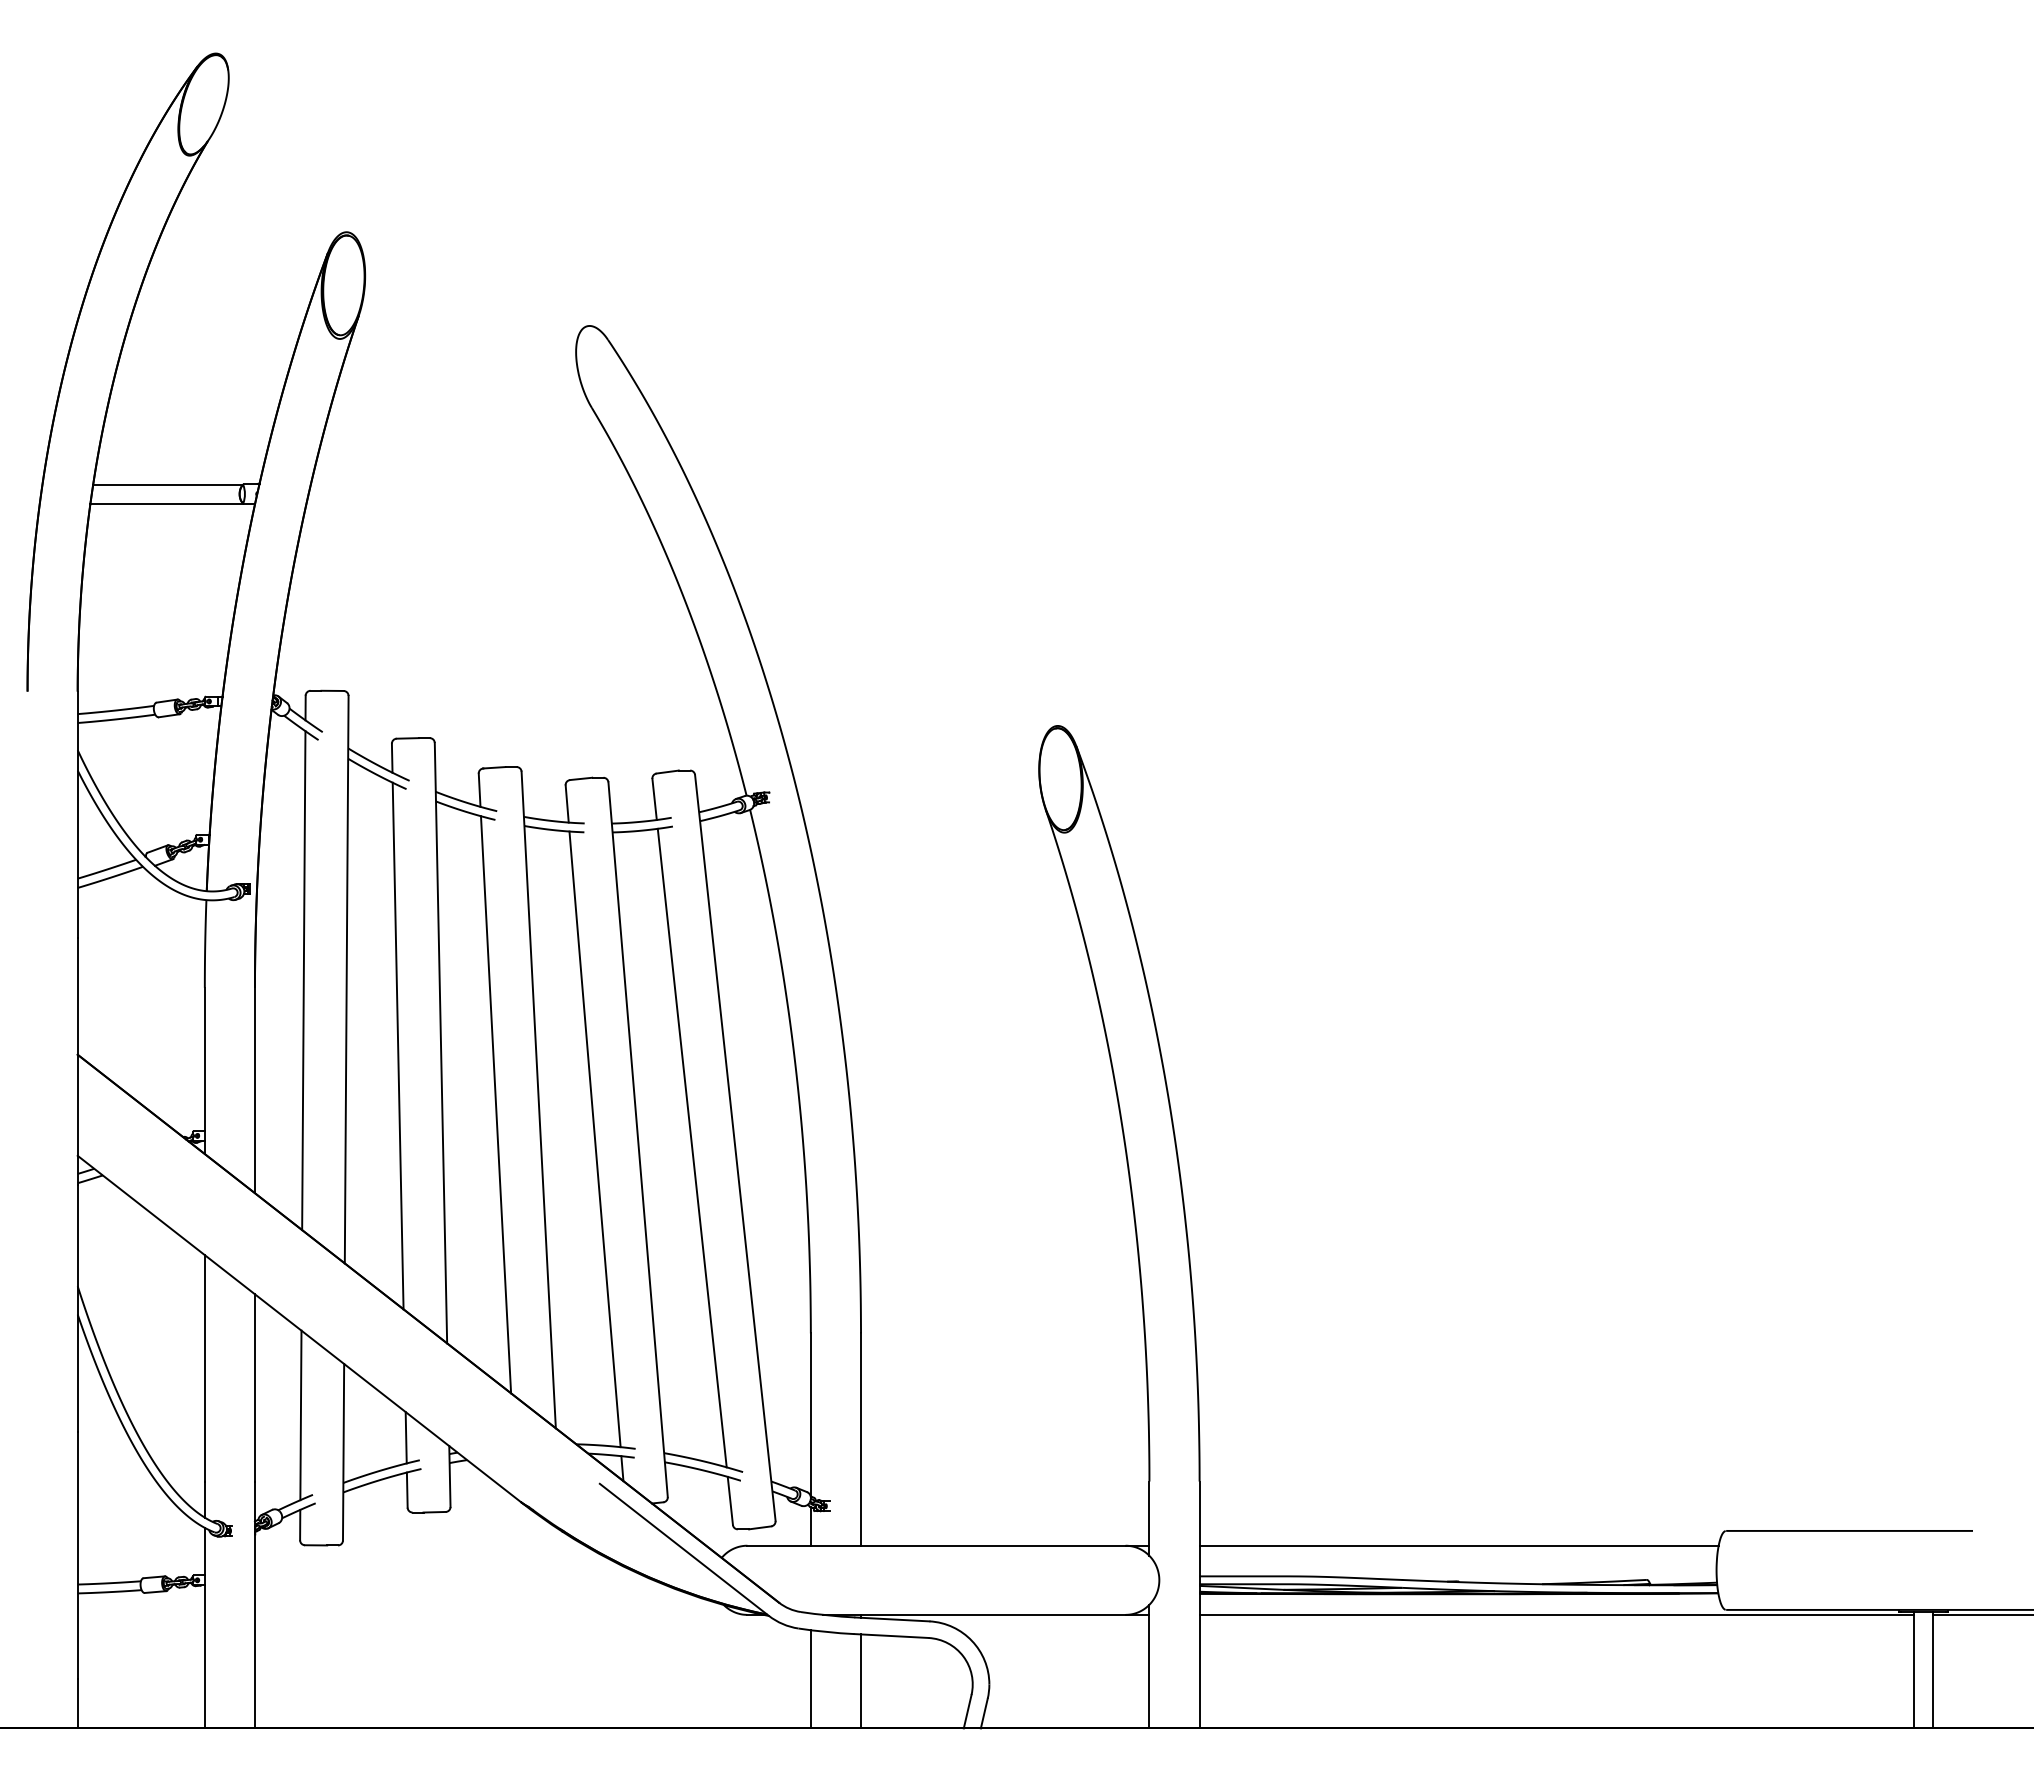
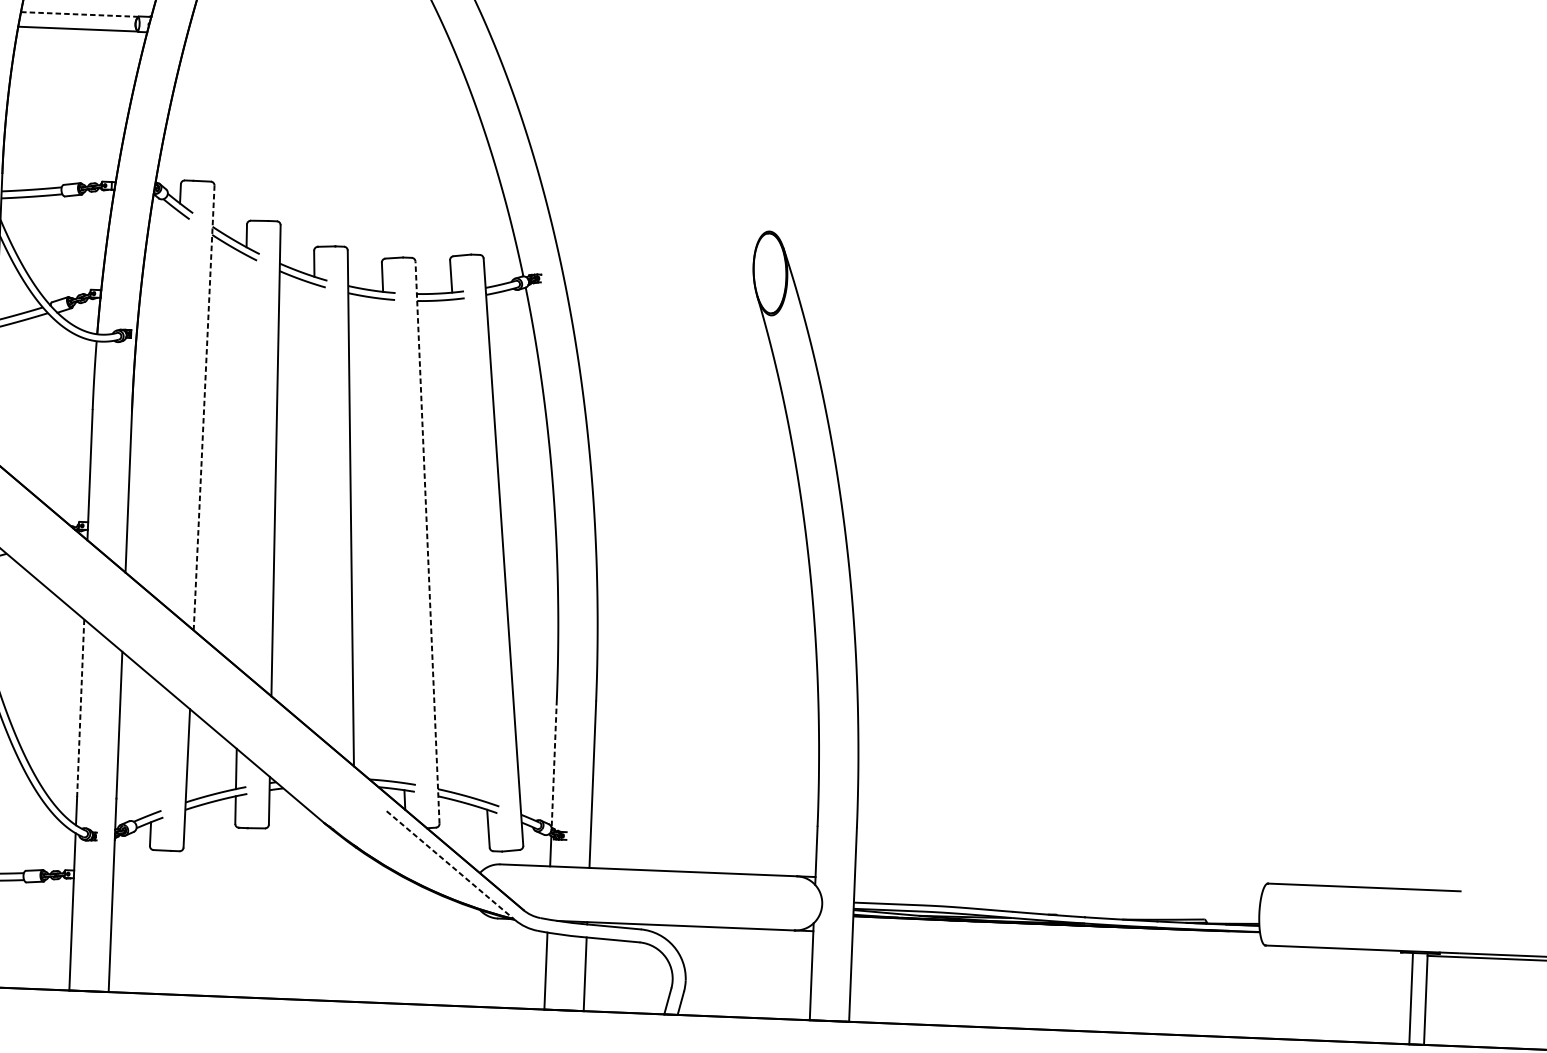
line: (167, 484) -> (79, 14), solid -> dashed
line: (346, 979) -> (203, 407), solid -> dashed
line: (303, 980) -> (170, 407), removed
line: (397, 1045) -> (241, 461), removed
line: (495, 1104) -> (316, 510), removed
line: (594, 1139) -> (393, 541), removed
line: (638, 1139) -> (427, 542), solid -> dashed
line: (691, 1147) -> (469, 550), removed
line: (204, 1368) -> (80, 708), solid -> dashed
line: (300, 1415) -> (154, 748), removed
line: (810, 1415) -> (553, 764), solid -> dashed
line: (1458, 1545) -> (1057, 886), removed
line: (684, 1550) -> (450, 866), solid -> dashed
line: (1556, 1614) -> (1132, 943), removed

